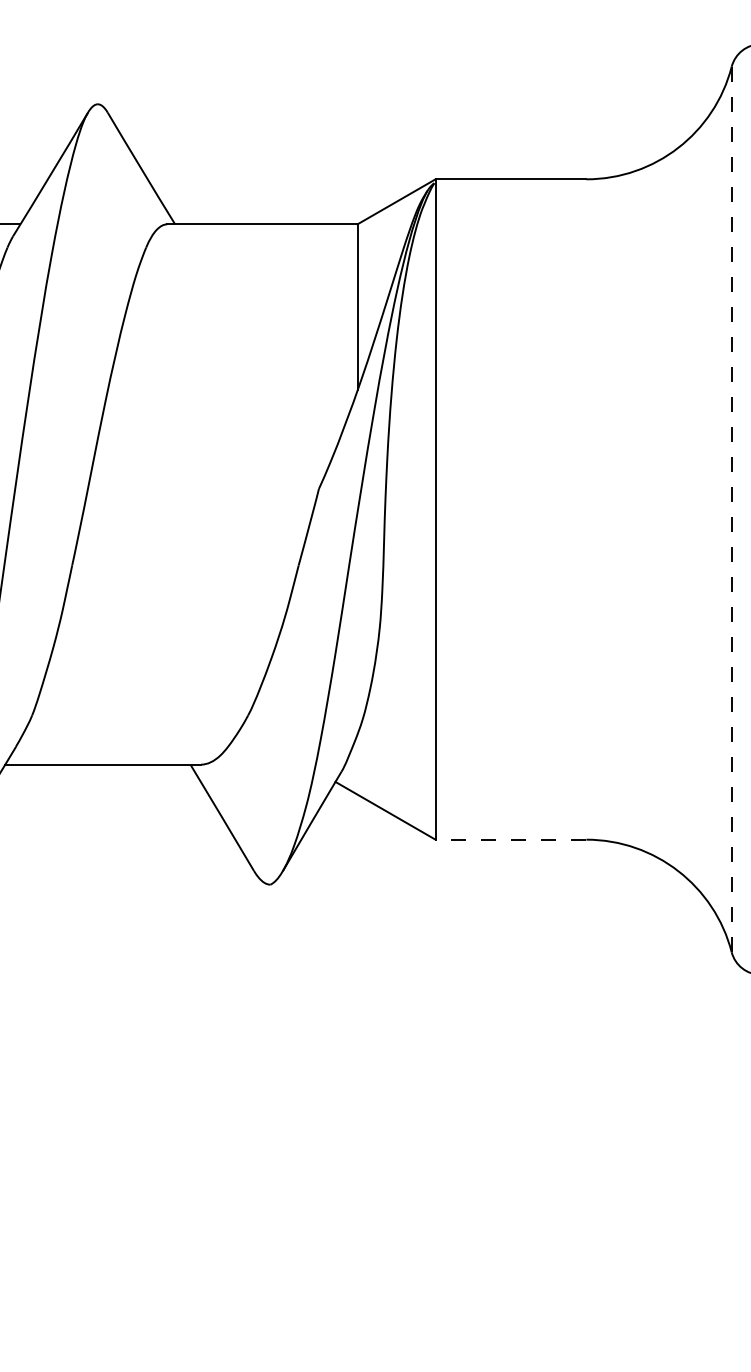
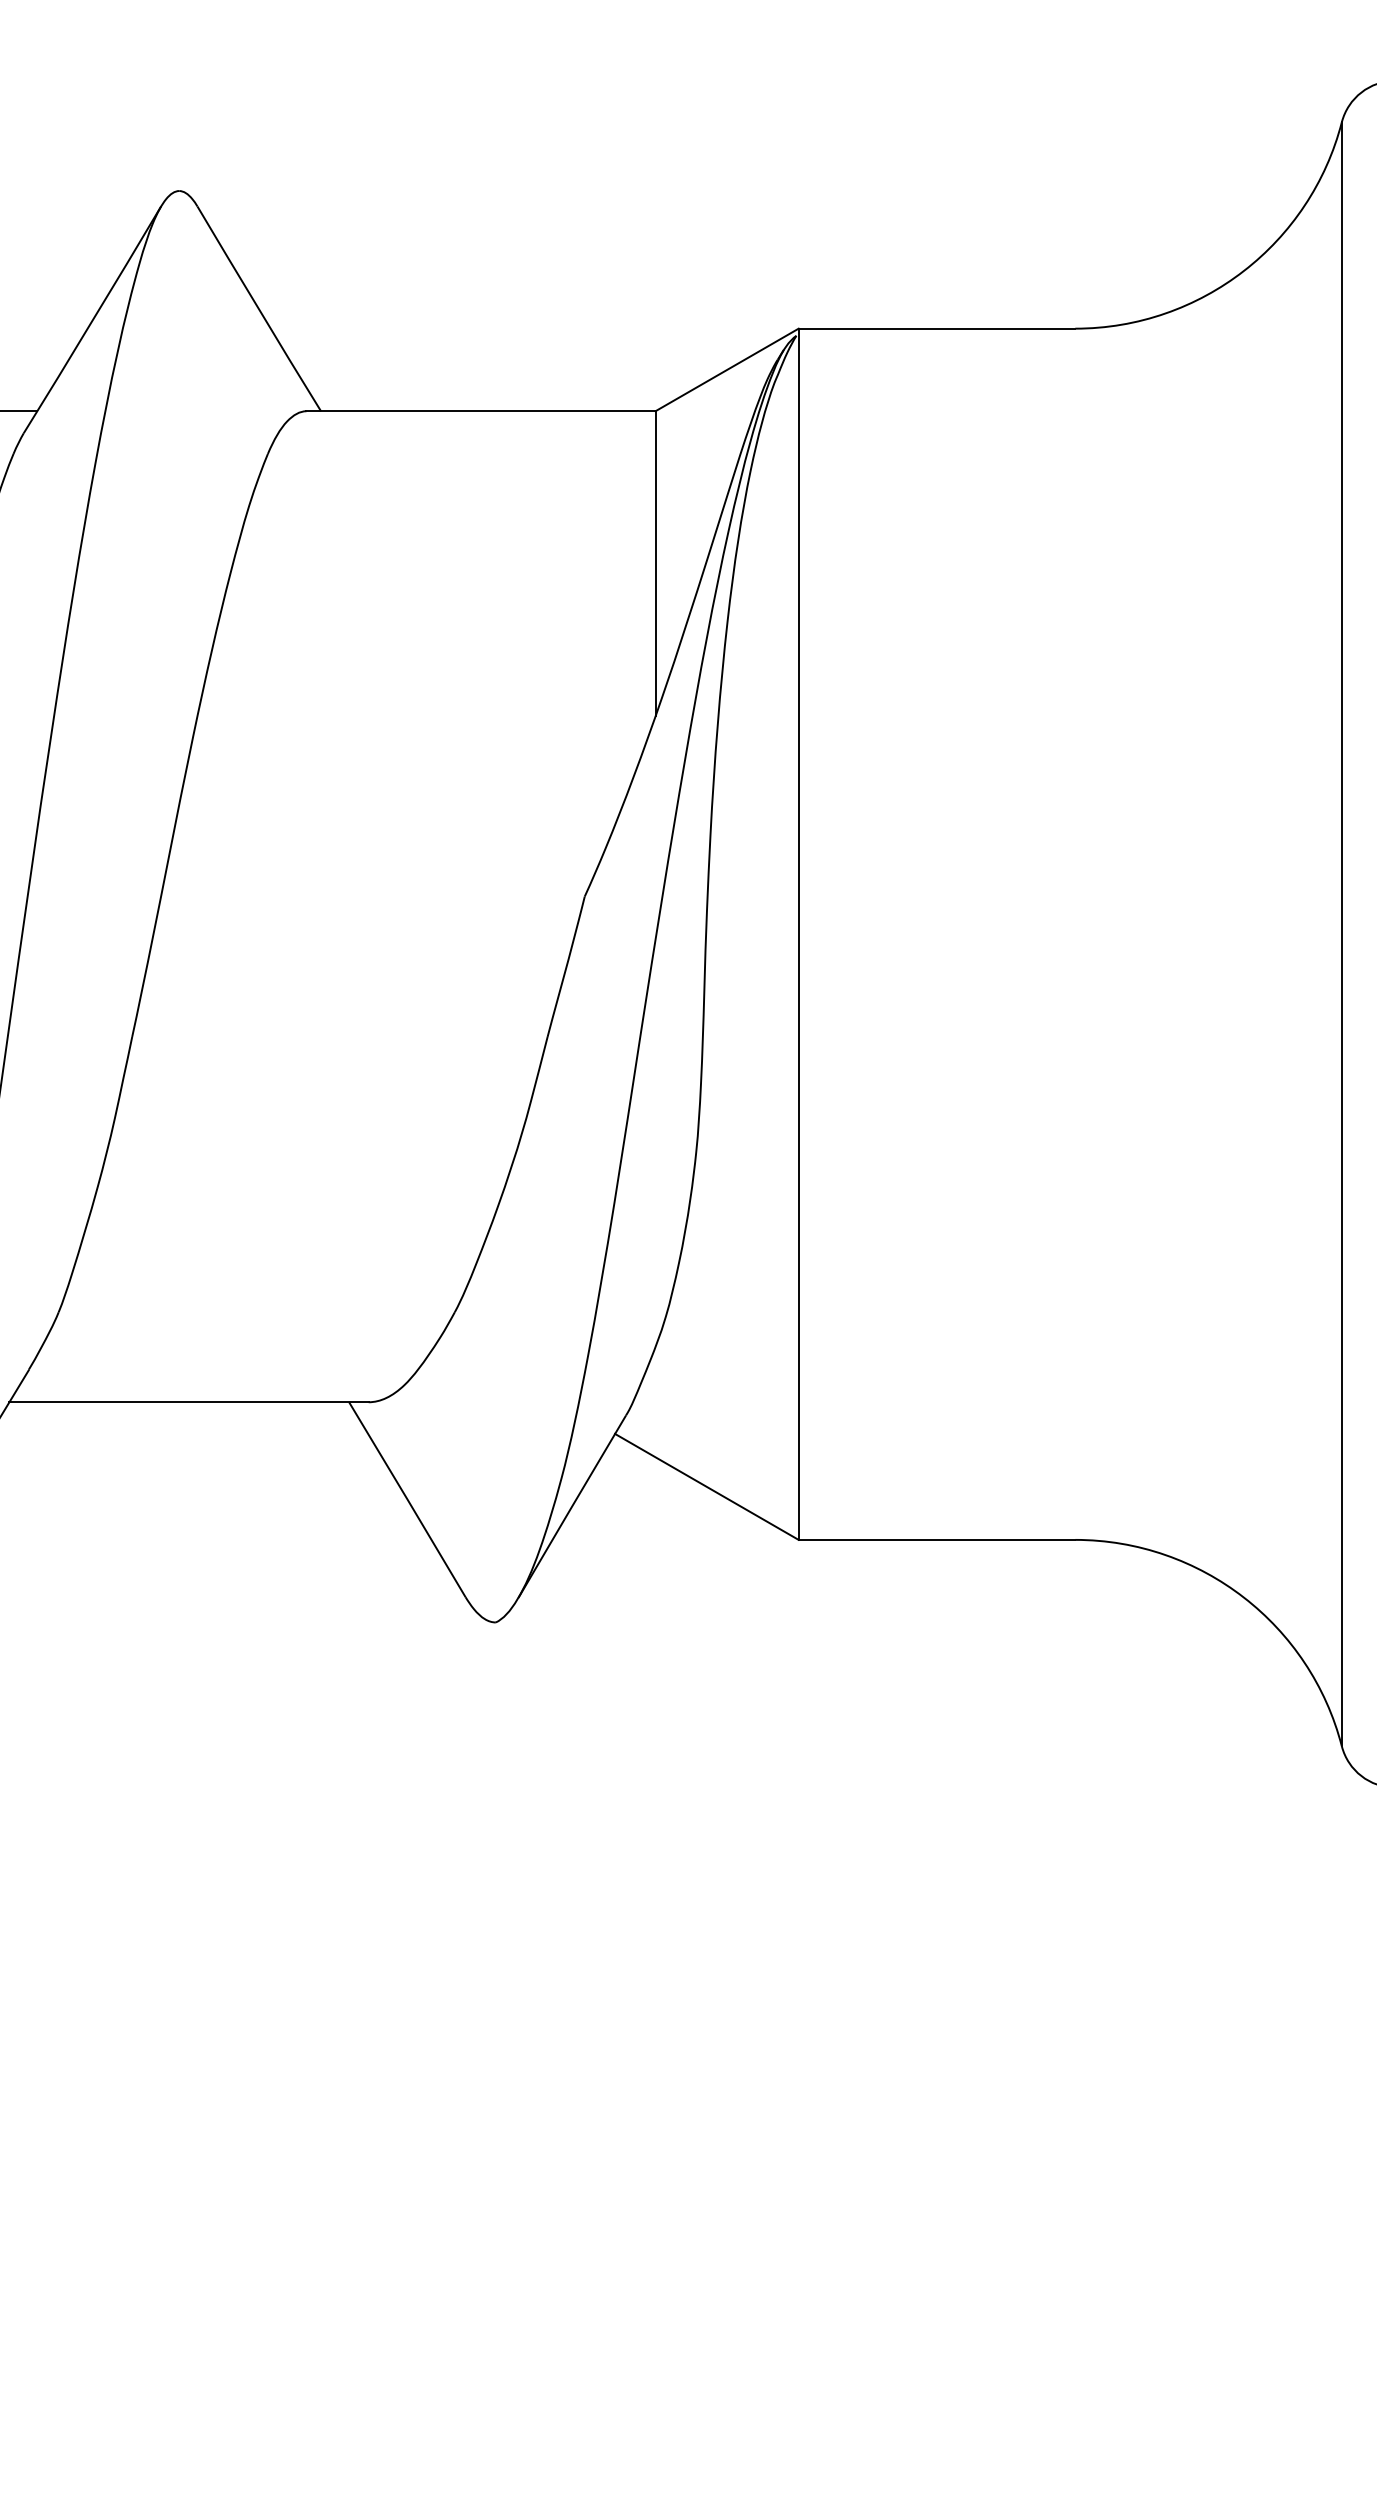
line: (731, 509) -> (1341, 934), dashed -> solid
line: (510, 839) -> (936, 1539), dashed -> solid

